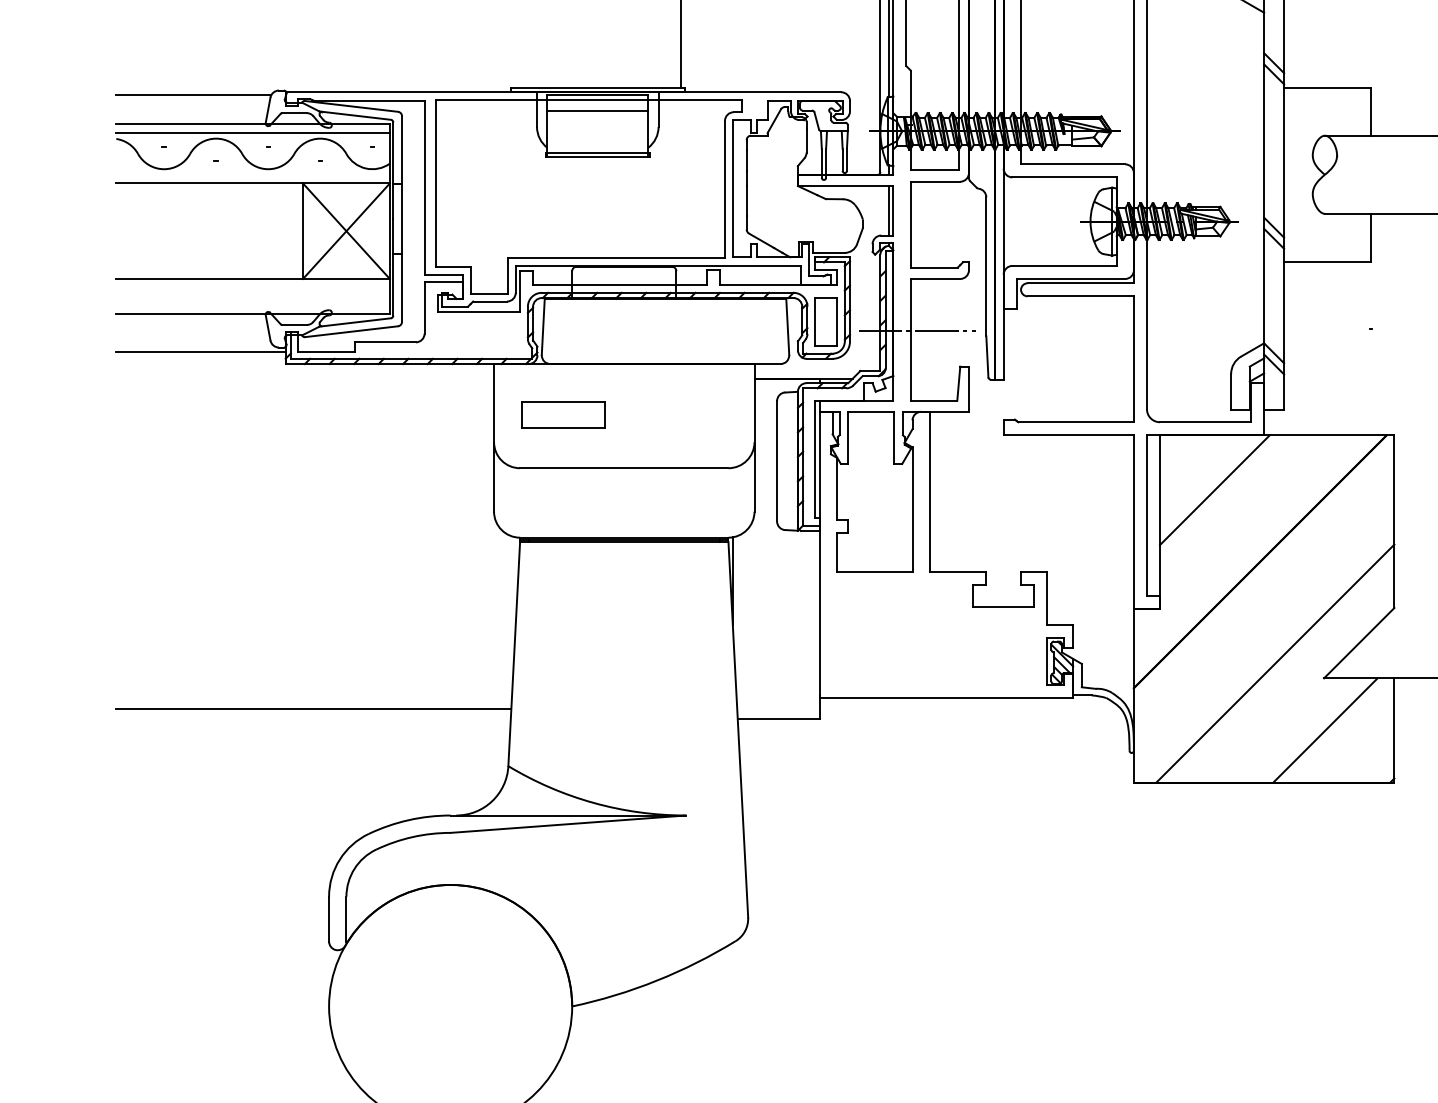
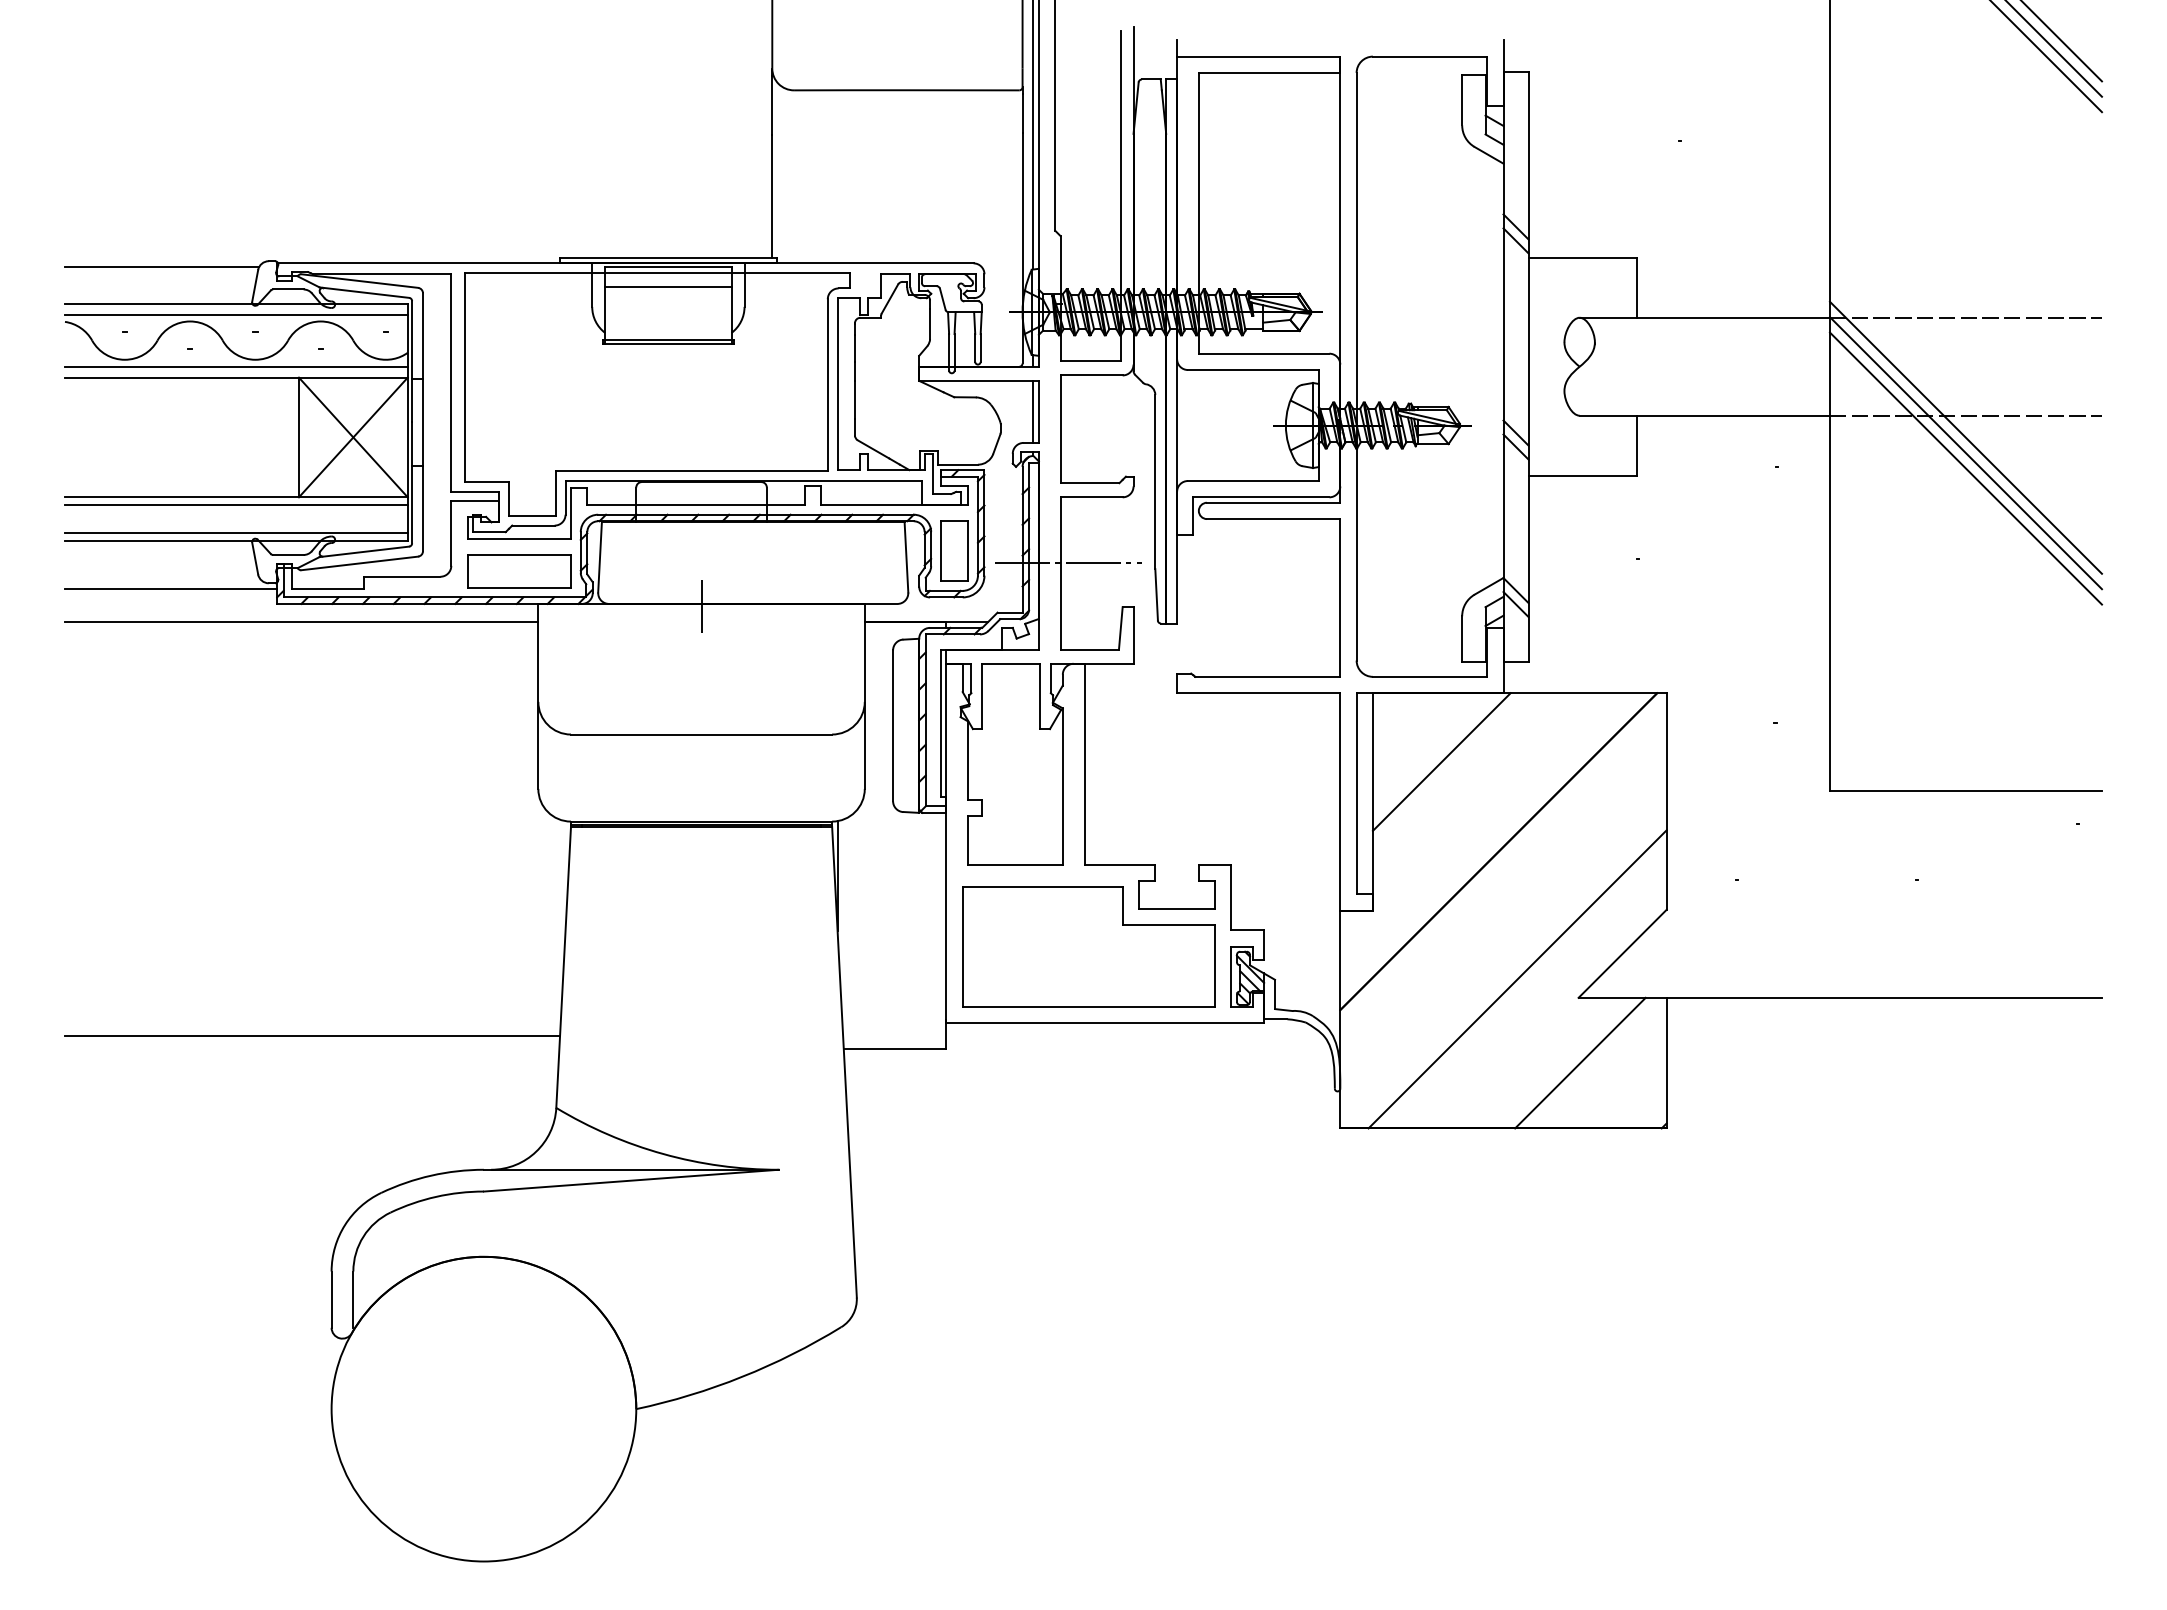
line: (253, 174) -> (236, 366), added
line: (253, 284) -> (236, 504), added
line: (253, 307) -> (236, 533), added
line: (624, 366) -> (701, 606), added
line: (305, 378) -> (301, 622), added
part: (563, 414) -> (519, 571), moved
part: (933, 637) -> (1088, 946), added

